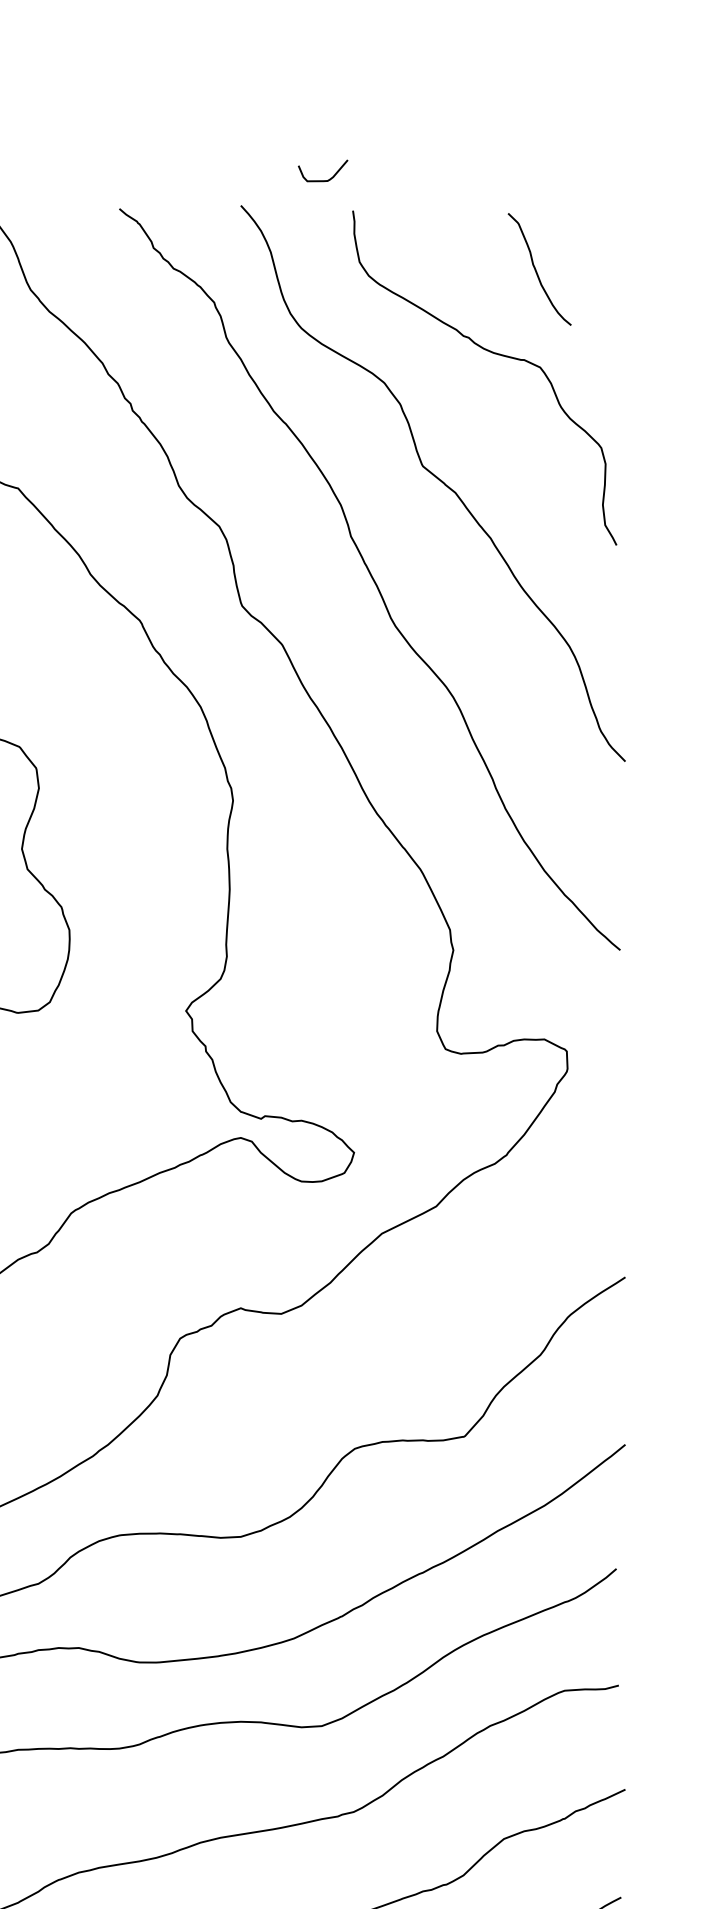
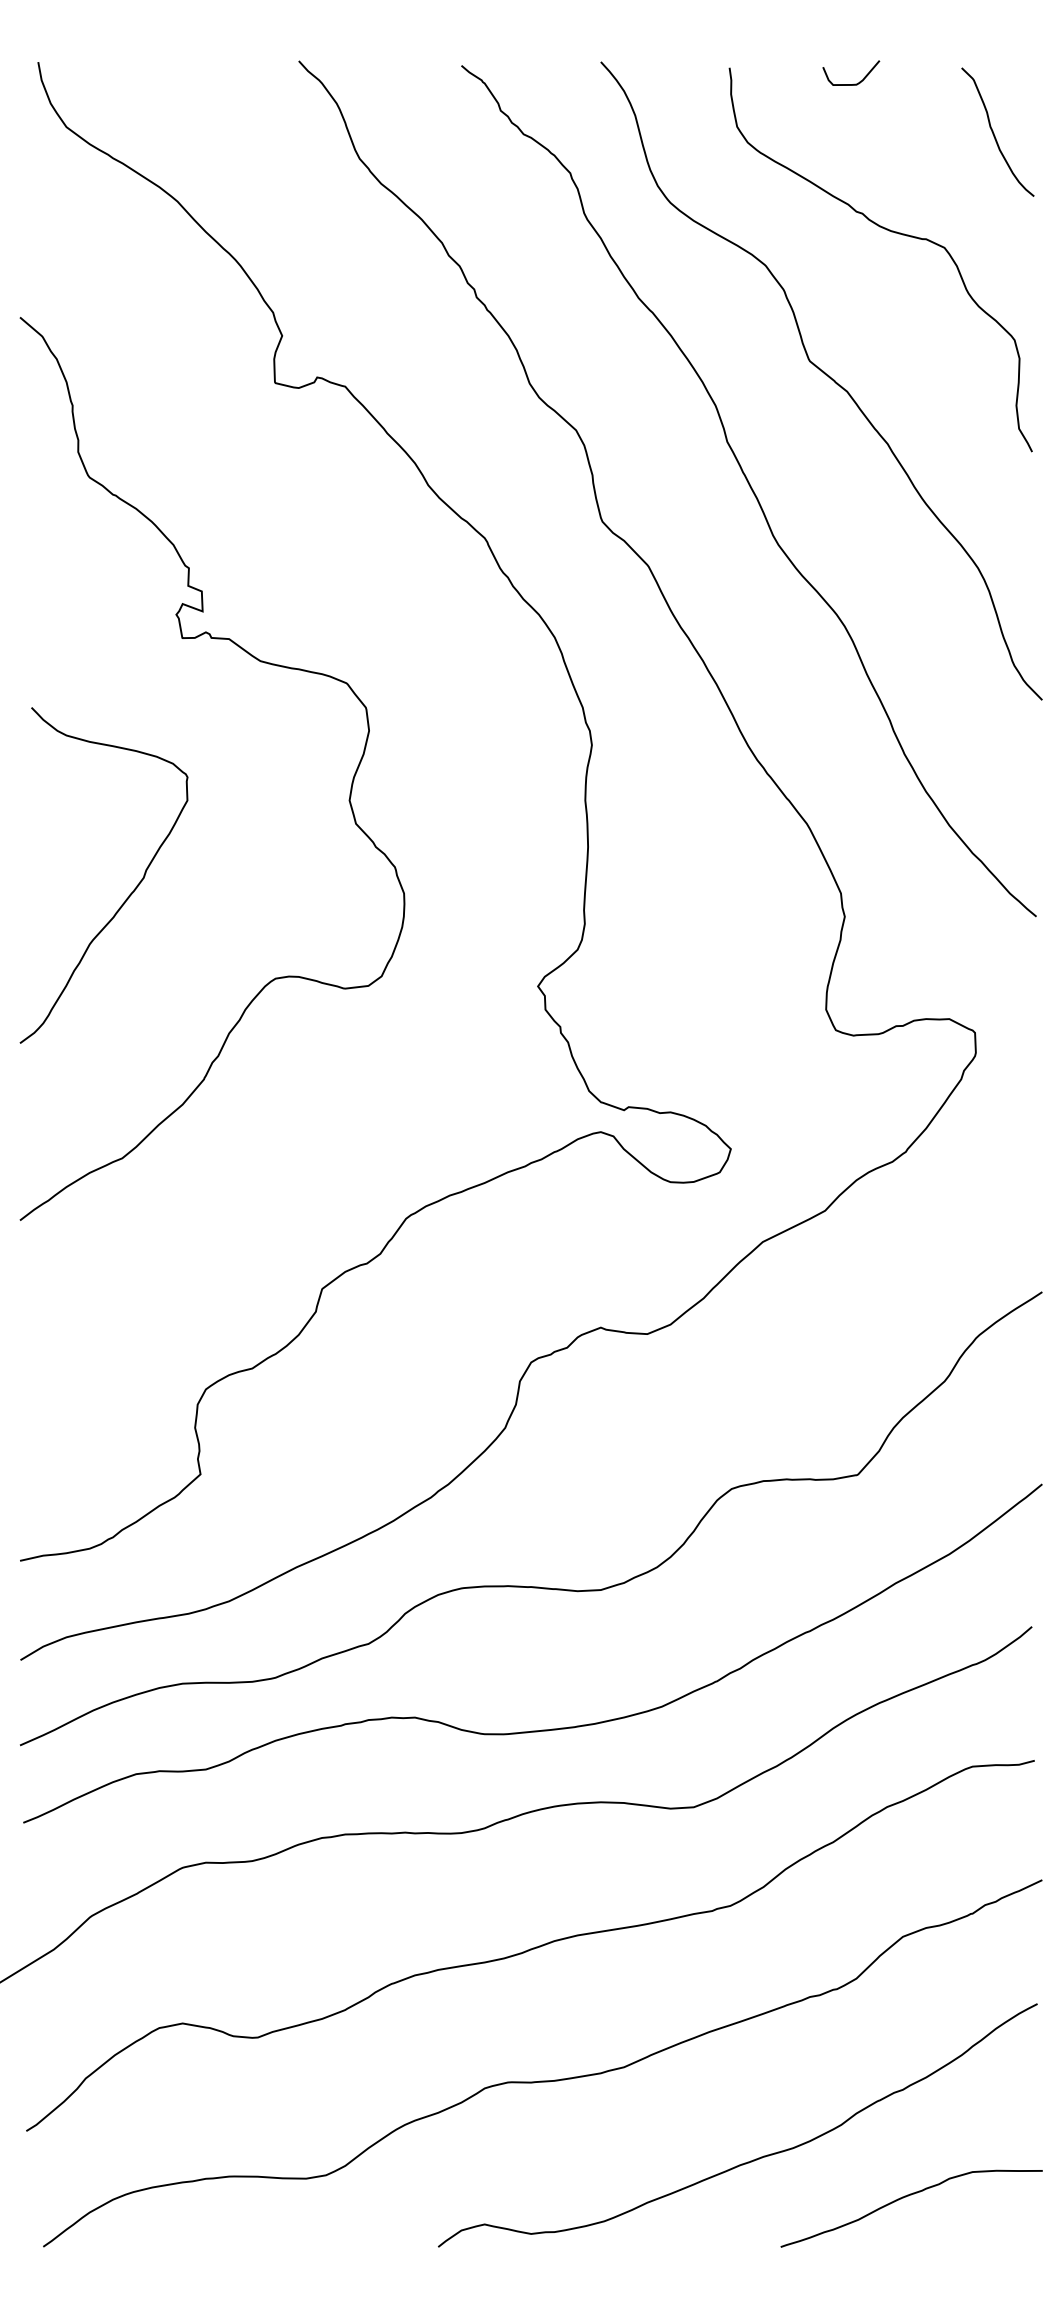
curve: (325, 179) -> (854, 83), moved
curve: (536, 270) -> (994, 133), moved

